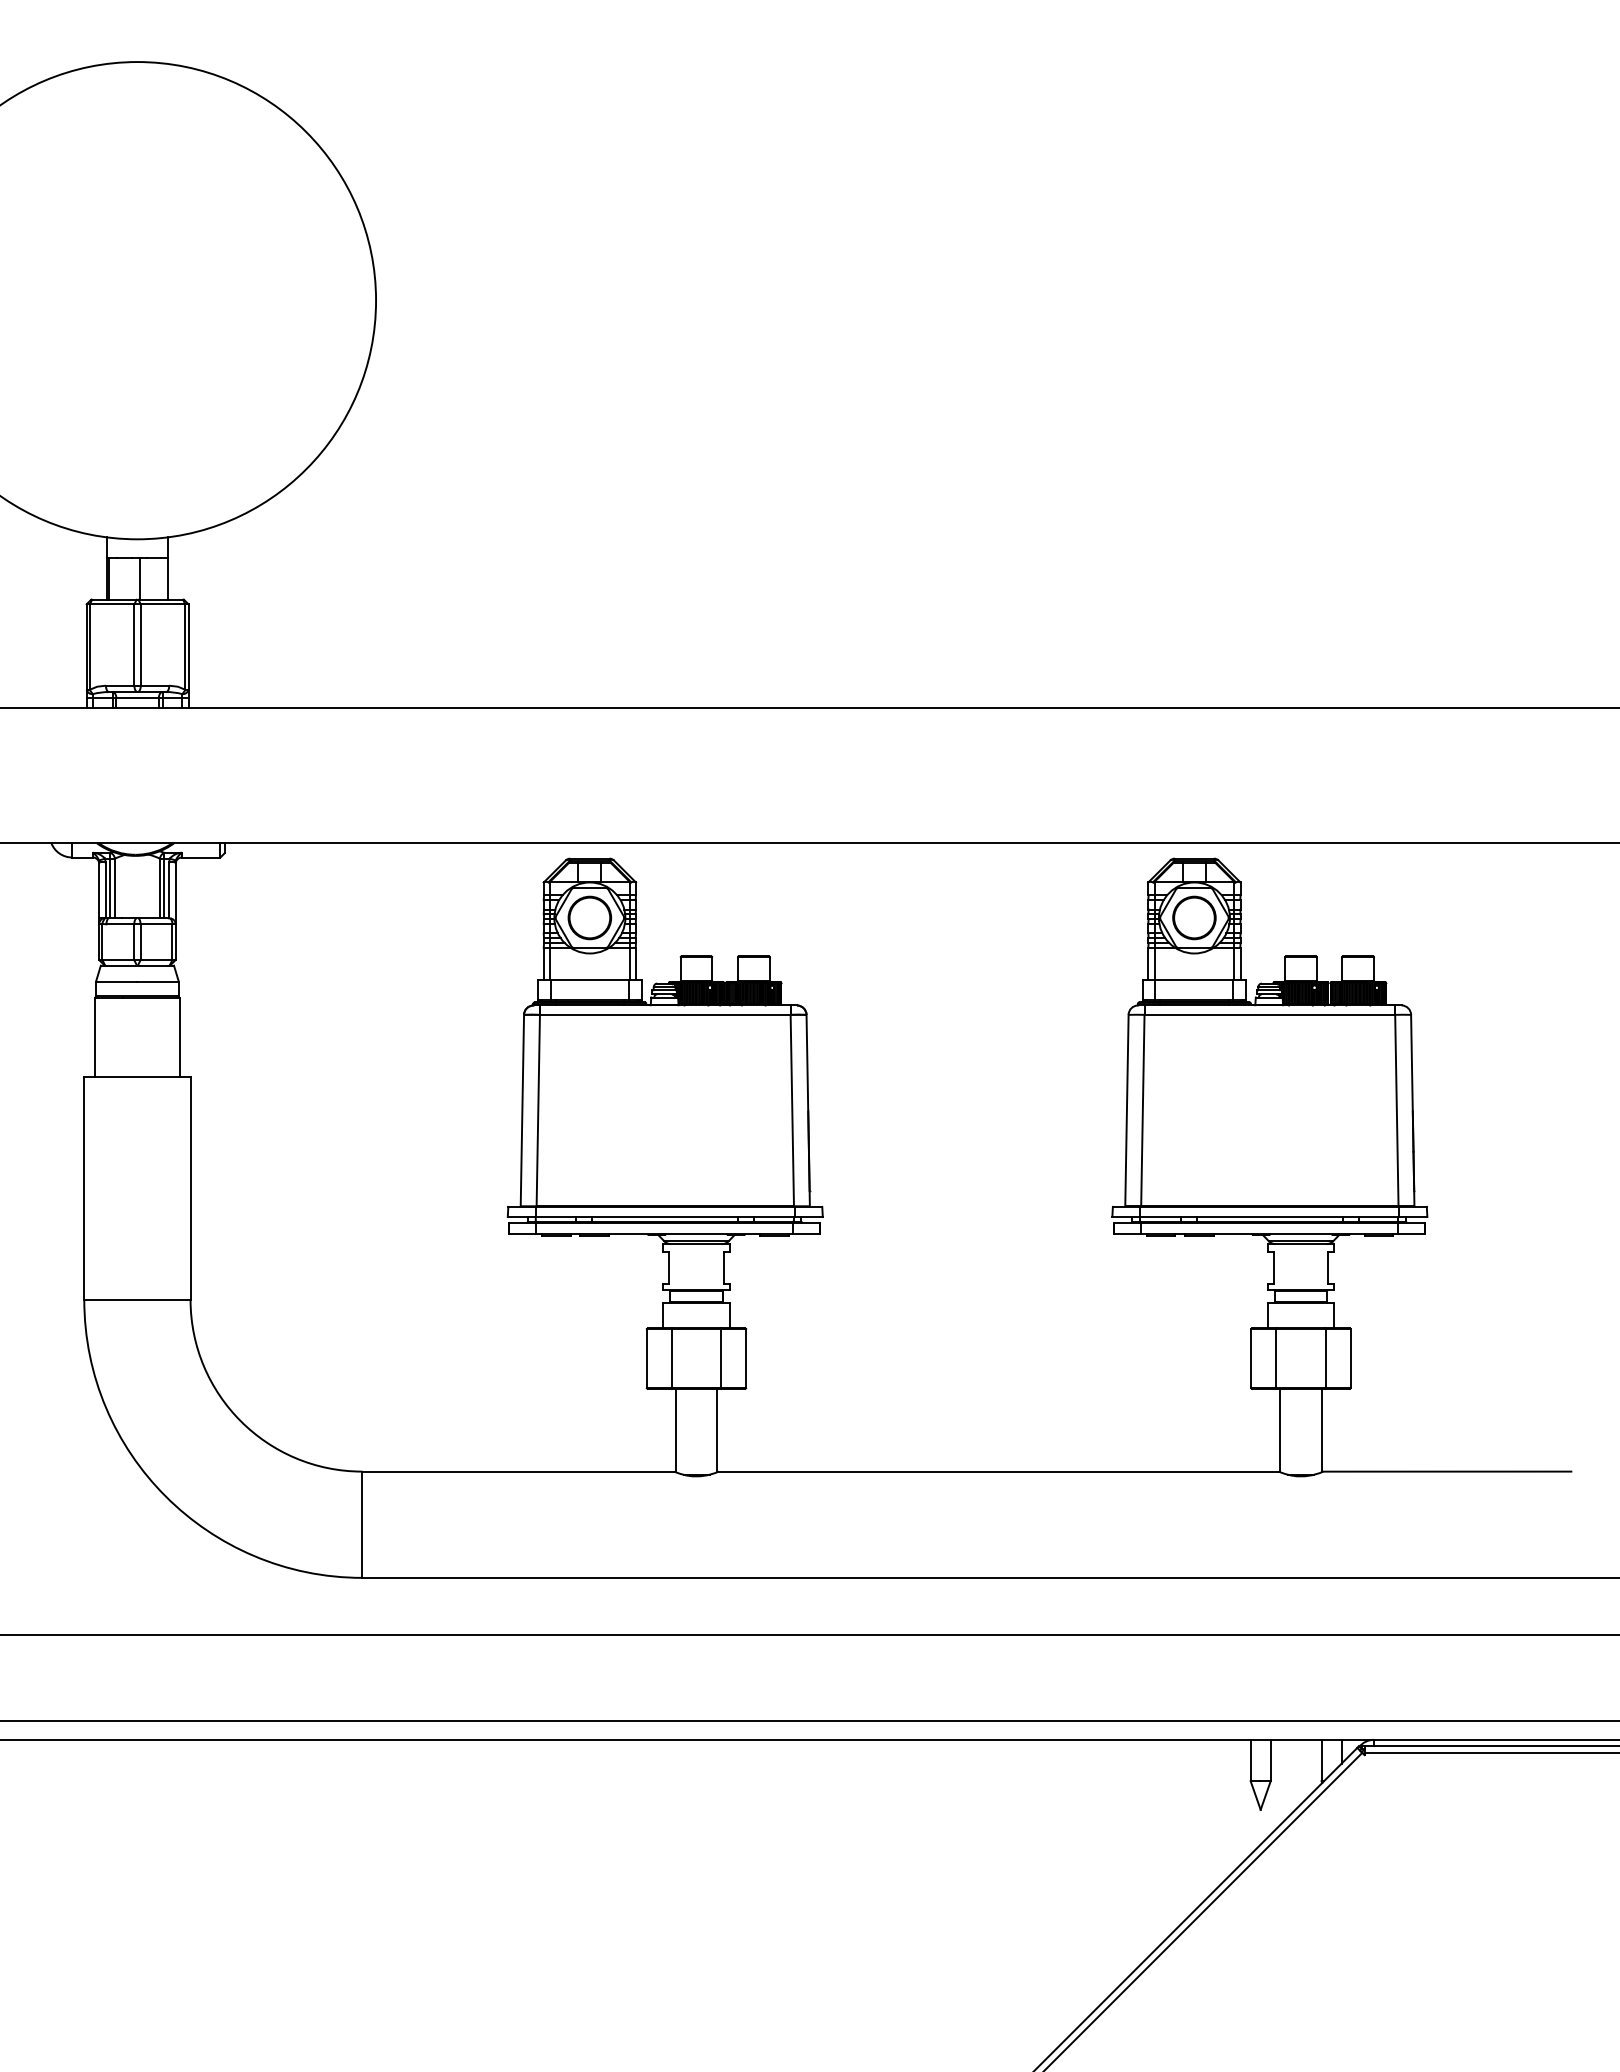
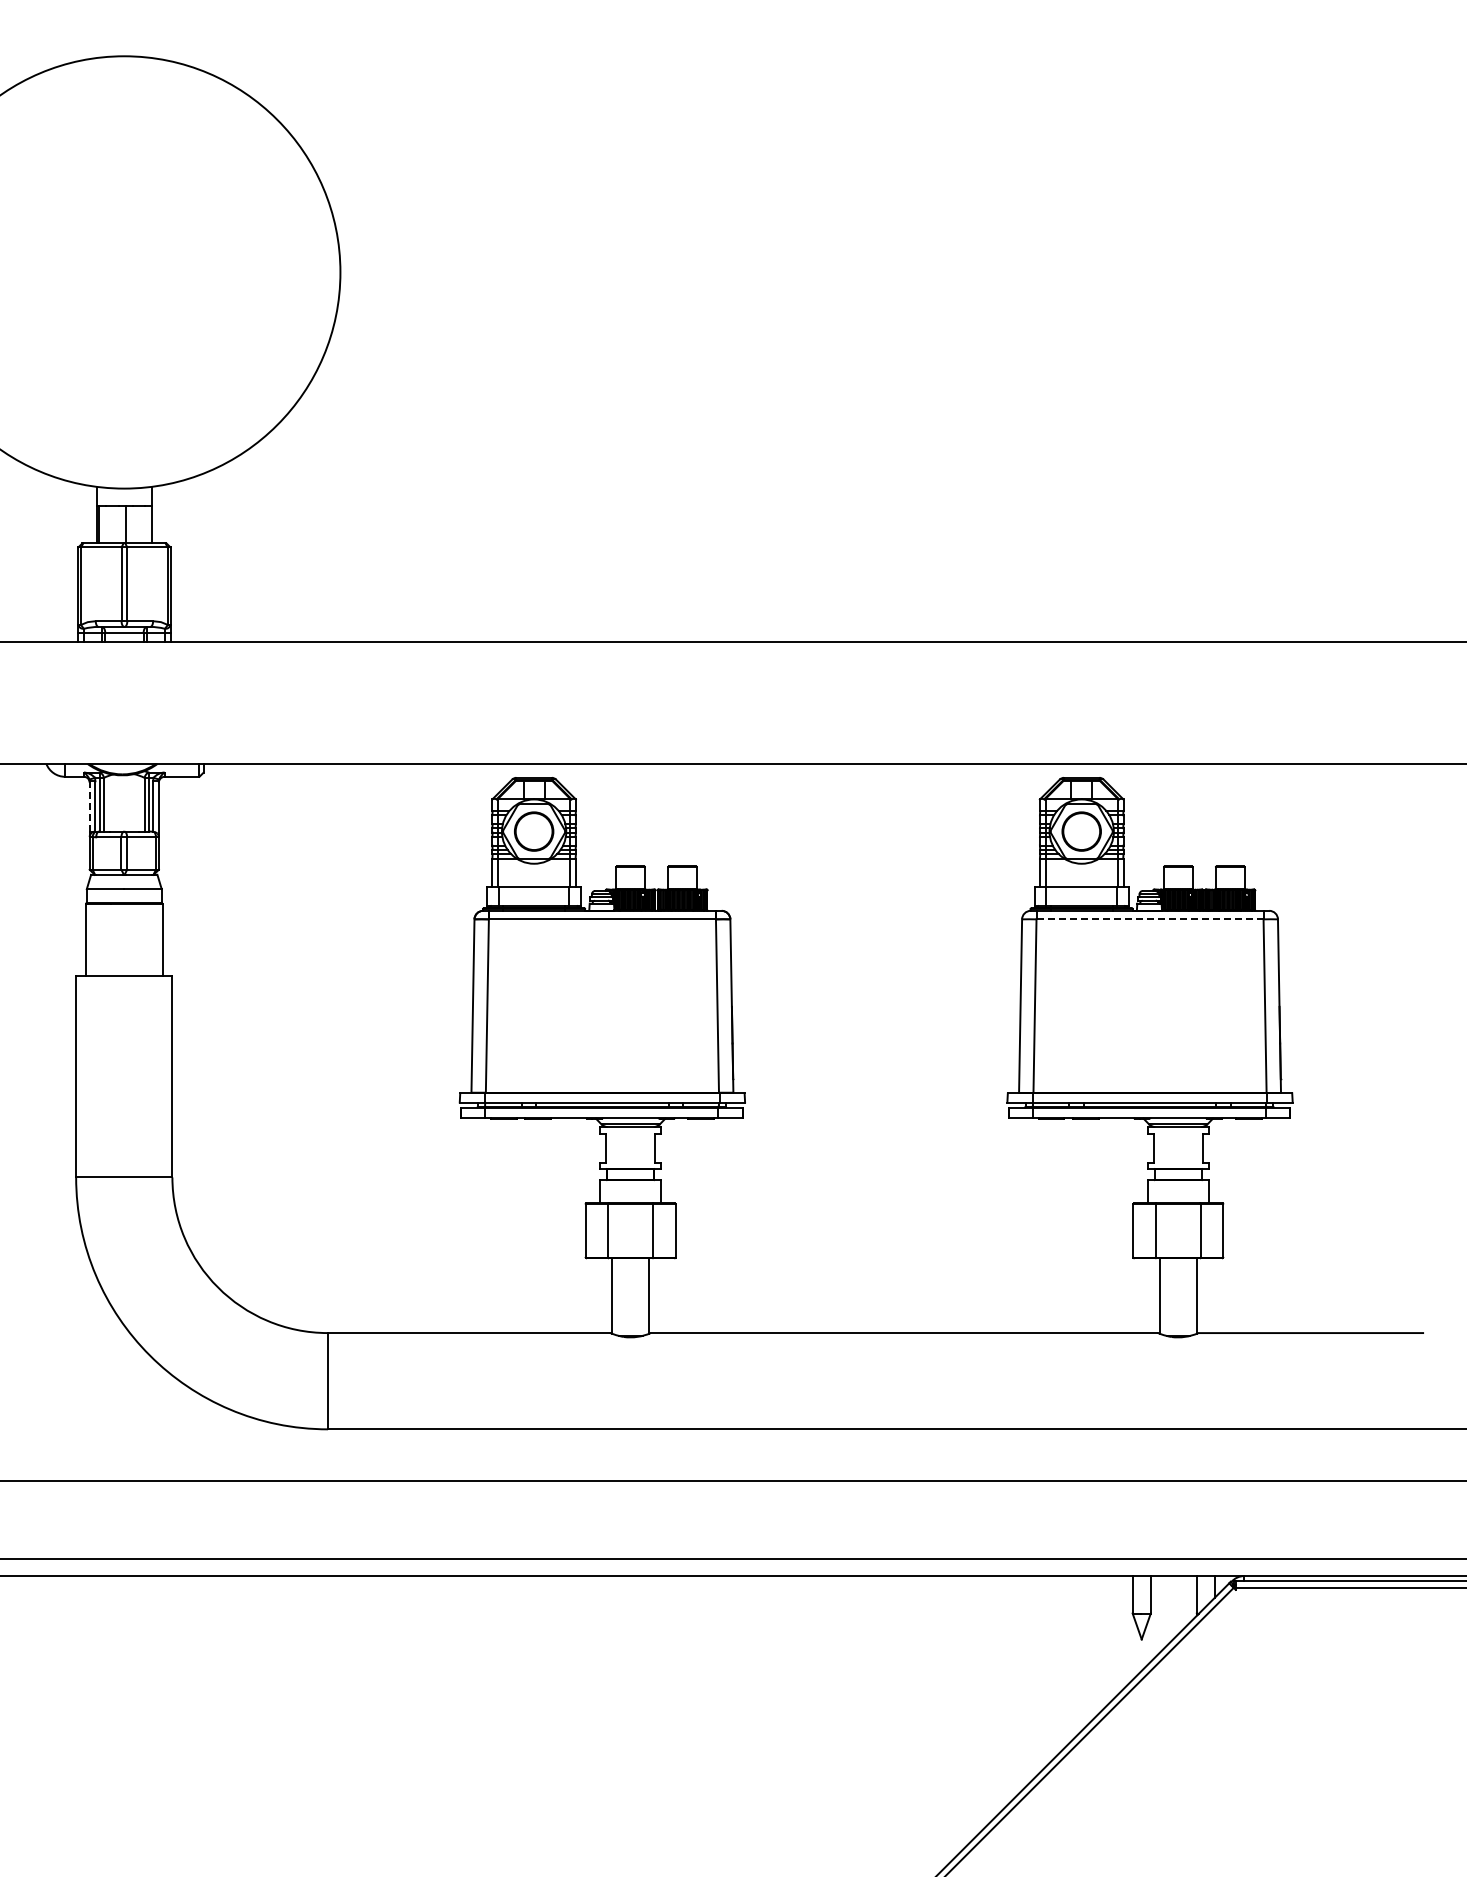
line: (99, 889) -> (89, 805), solid -> dashed
line: (1270, 1015) -> (1150, 919), solid -> dashed

